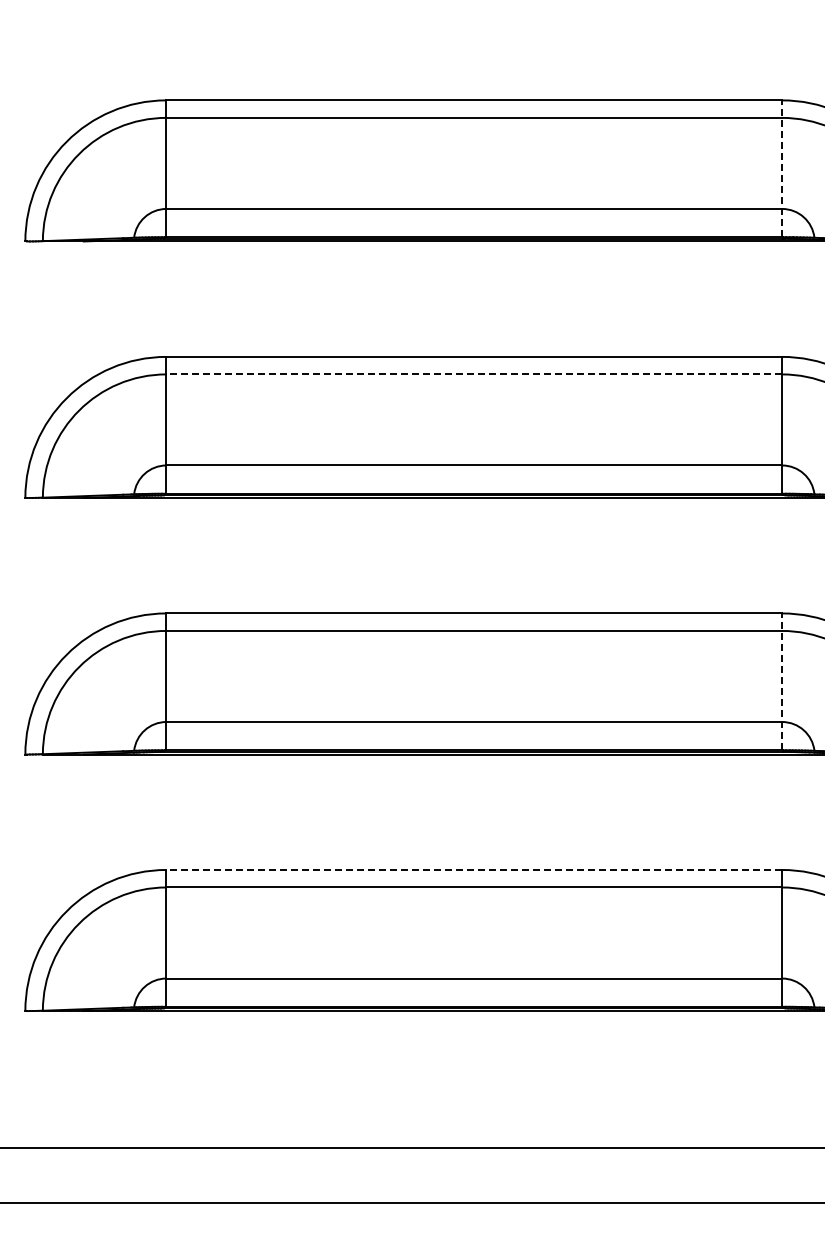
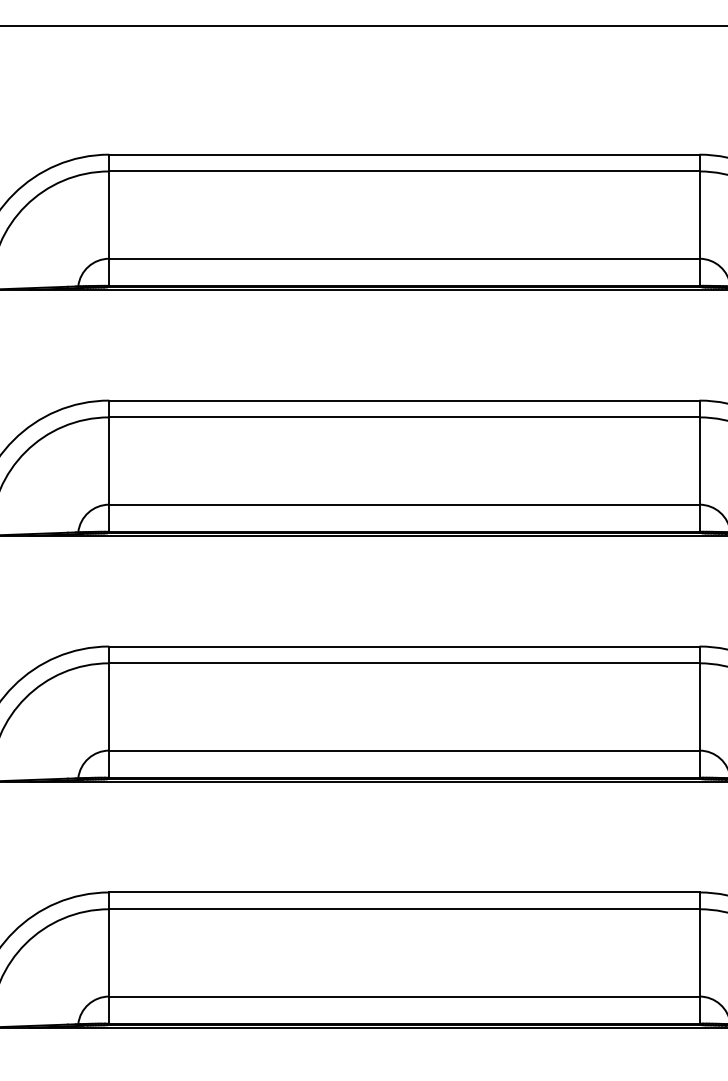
line: (782, 168) -> (699, 219), dashed -> solid
line: (474, 374) -> (404, 417), dashed -> solid
line: (782, 681) -> (699, 711), dashed -> solid
line: (474, 869) -> (404, 892), dashed -> solid

